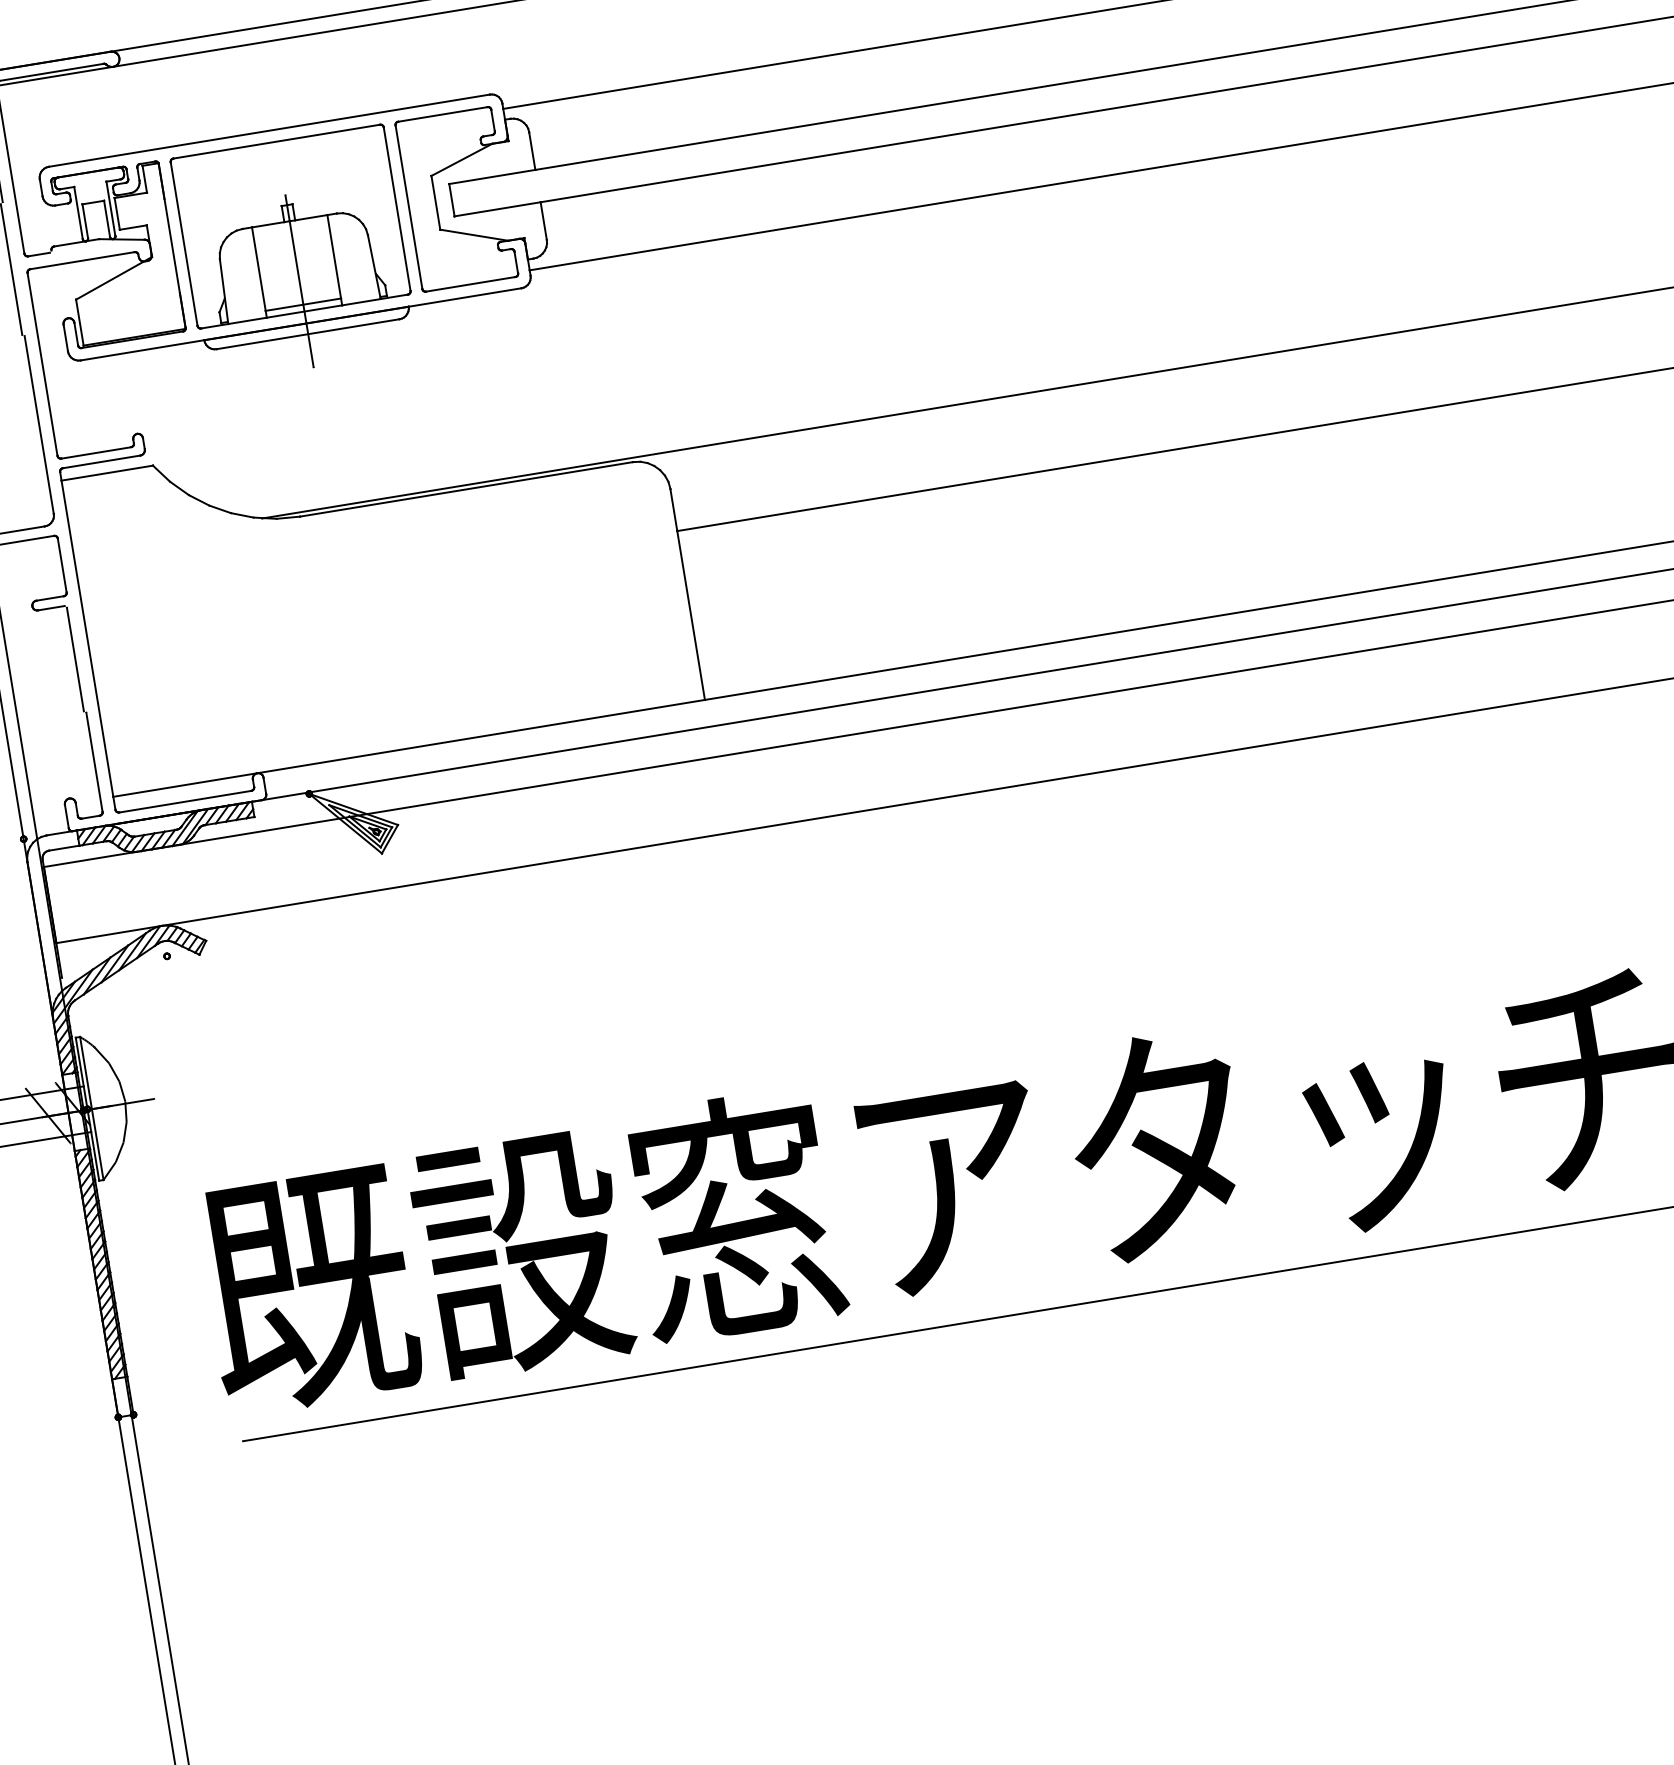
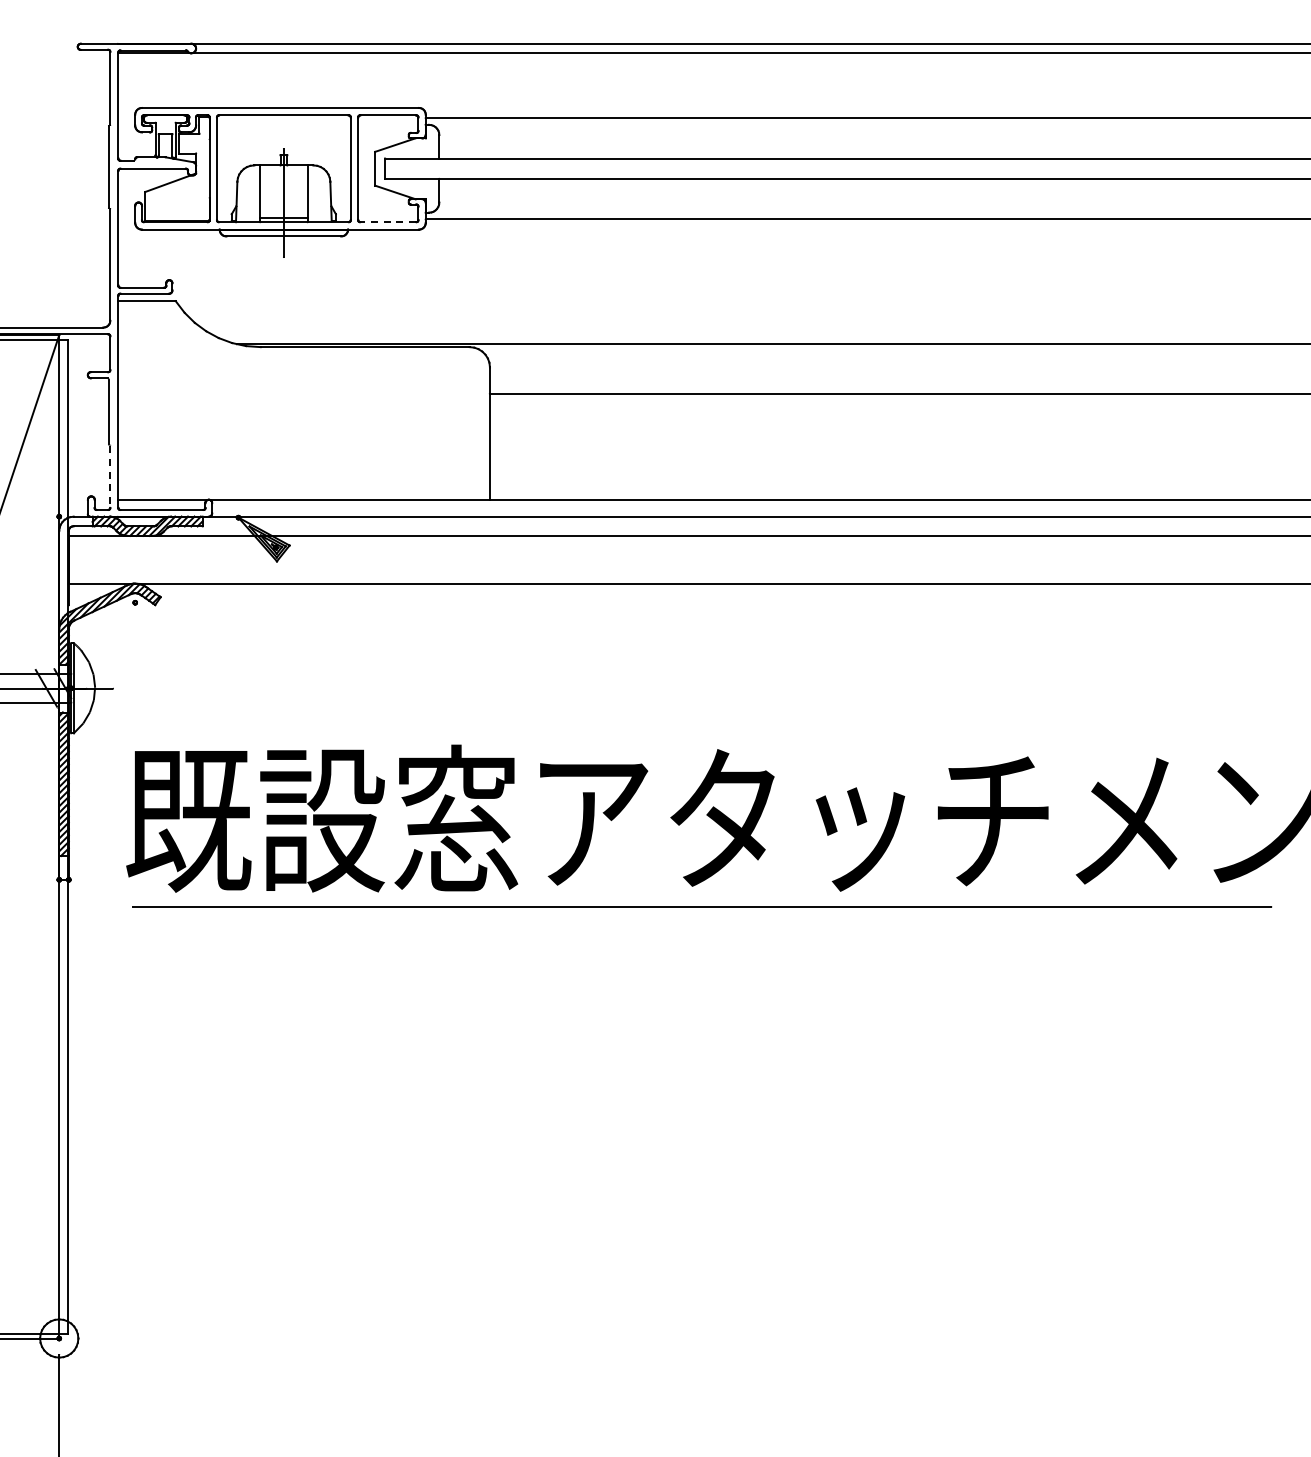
line: (469, 285) -> (387, 222), solid -> dashed
line: (95, 763) -> (110, 477), solid -> dashed

